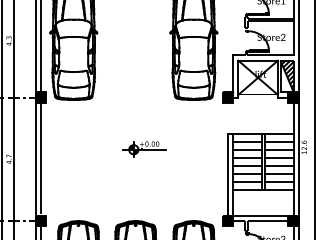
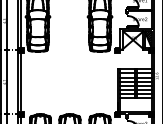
part: (142, 150) -> (73, 77), removed

